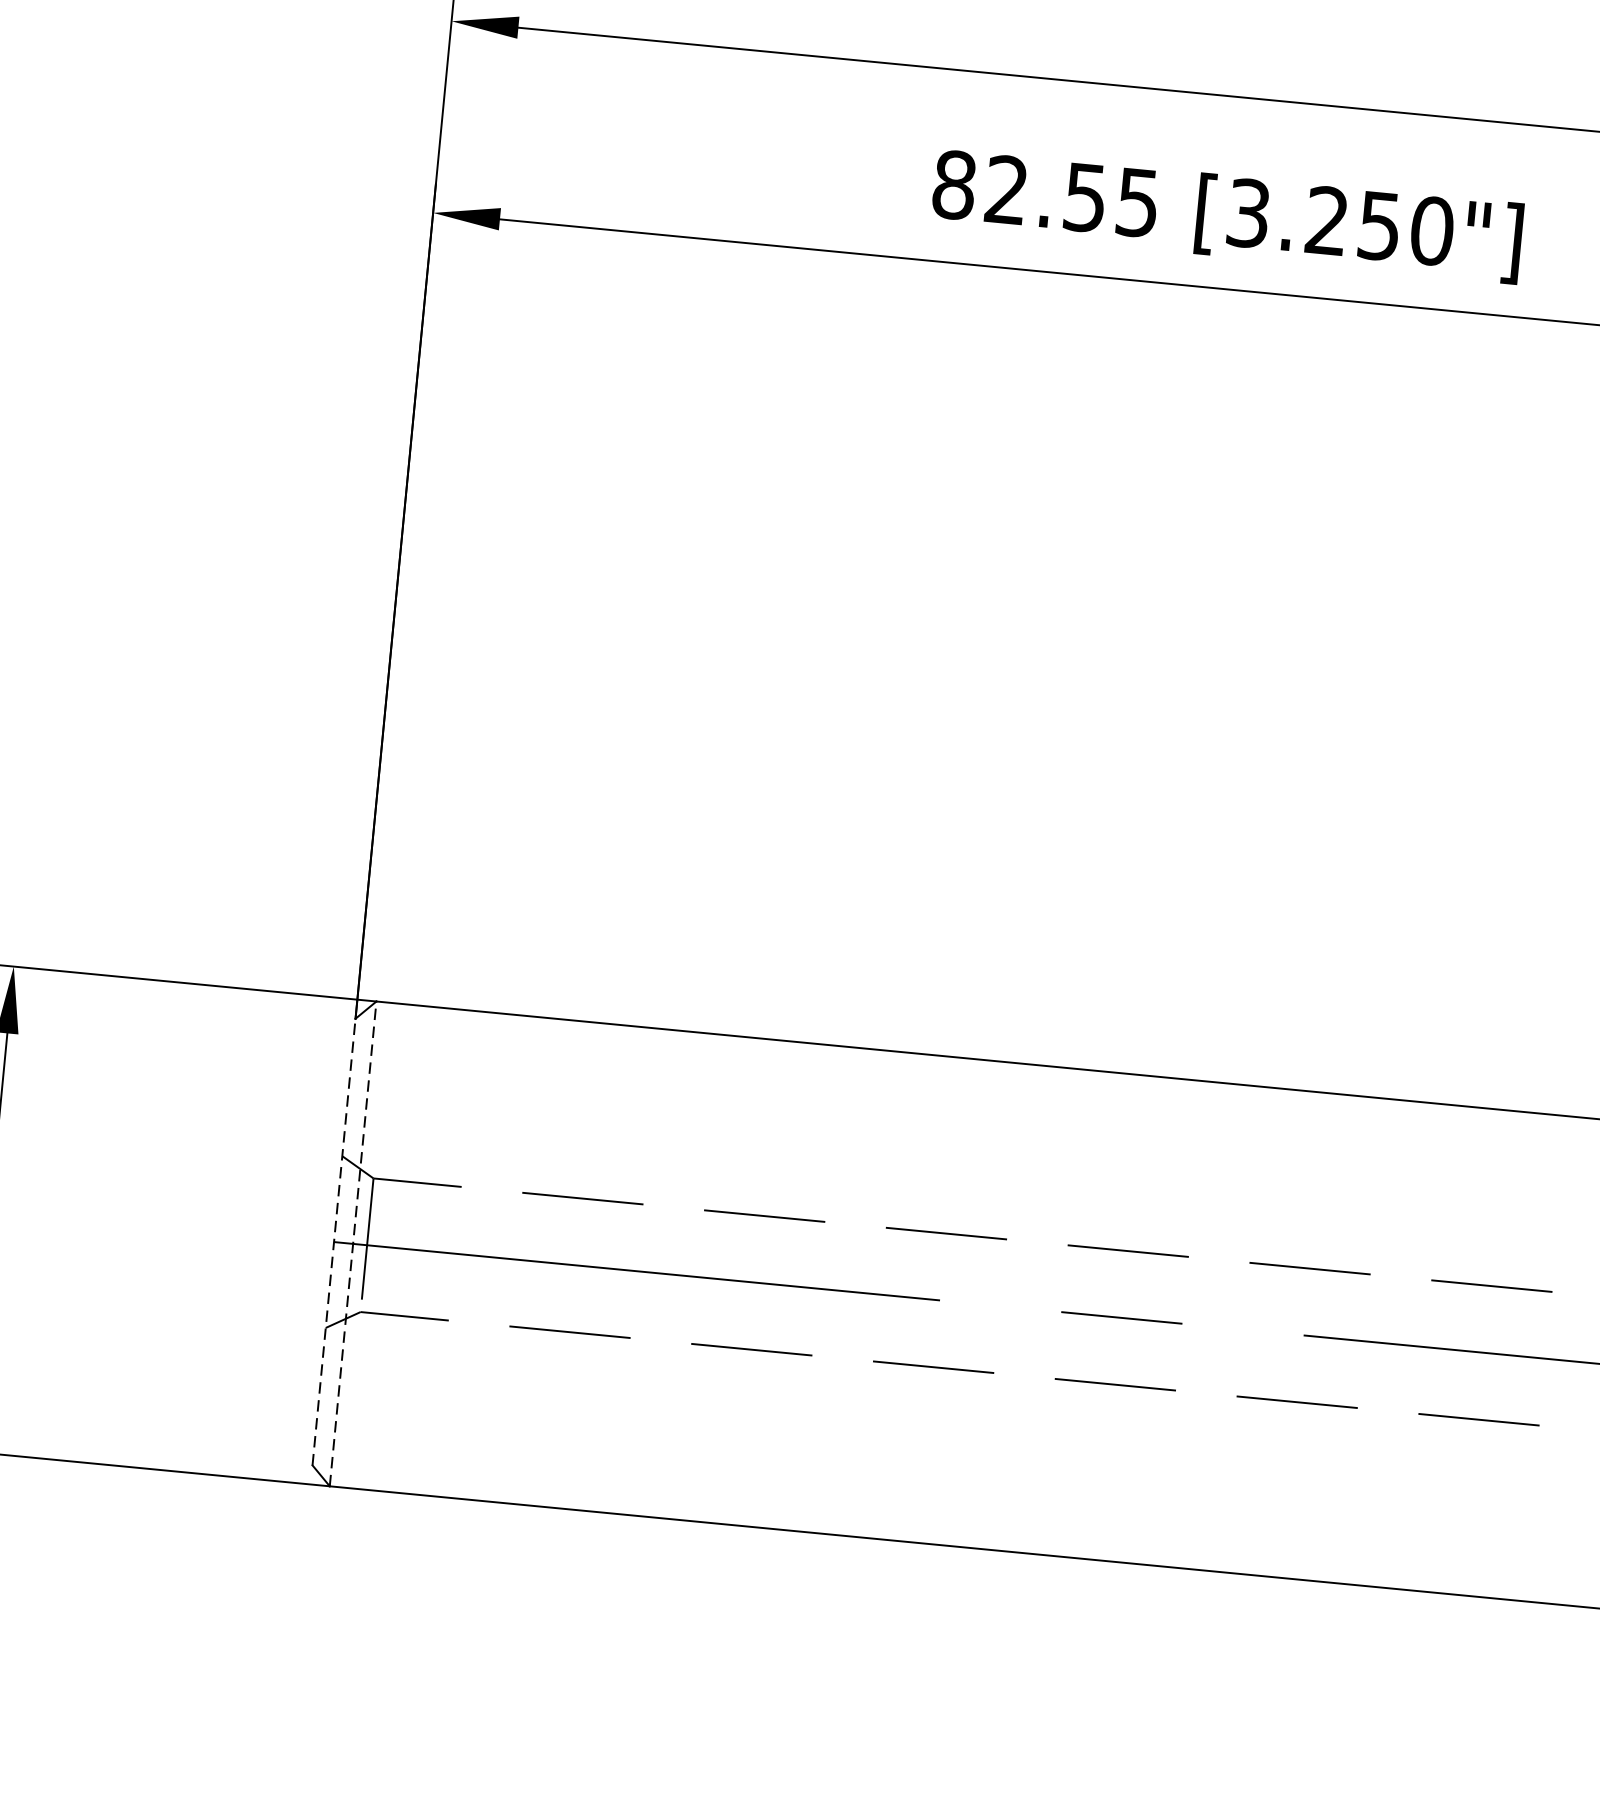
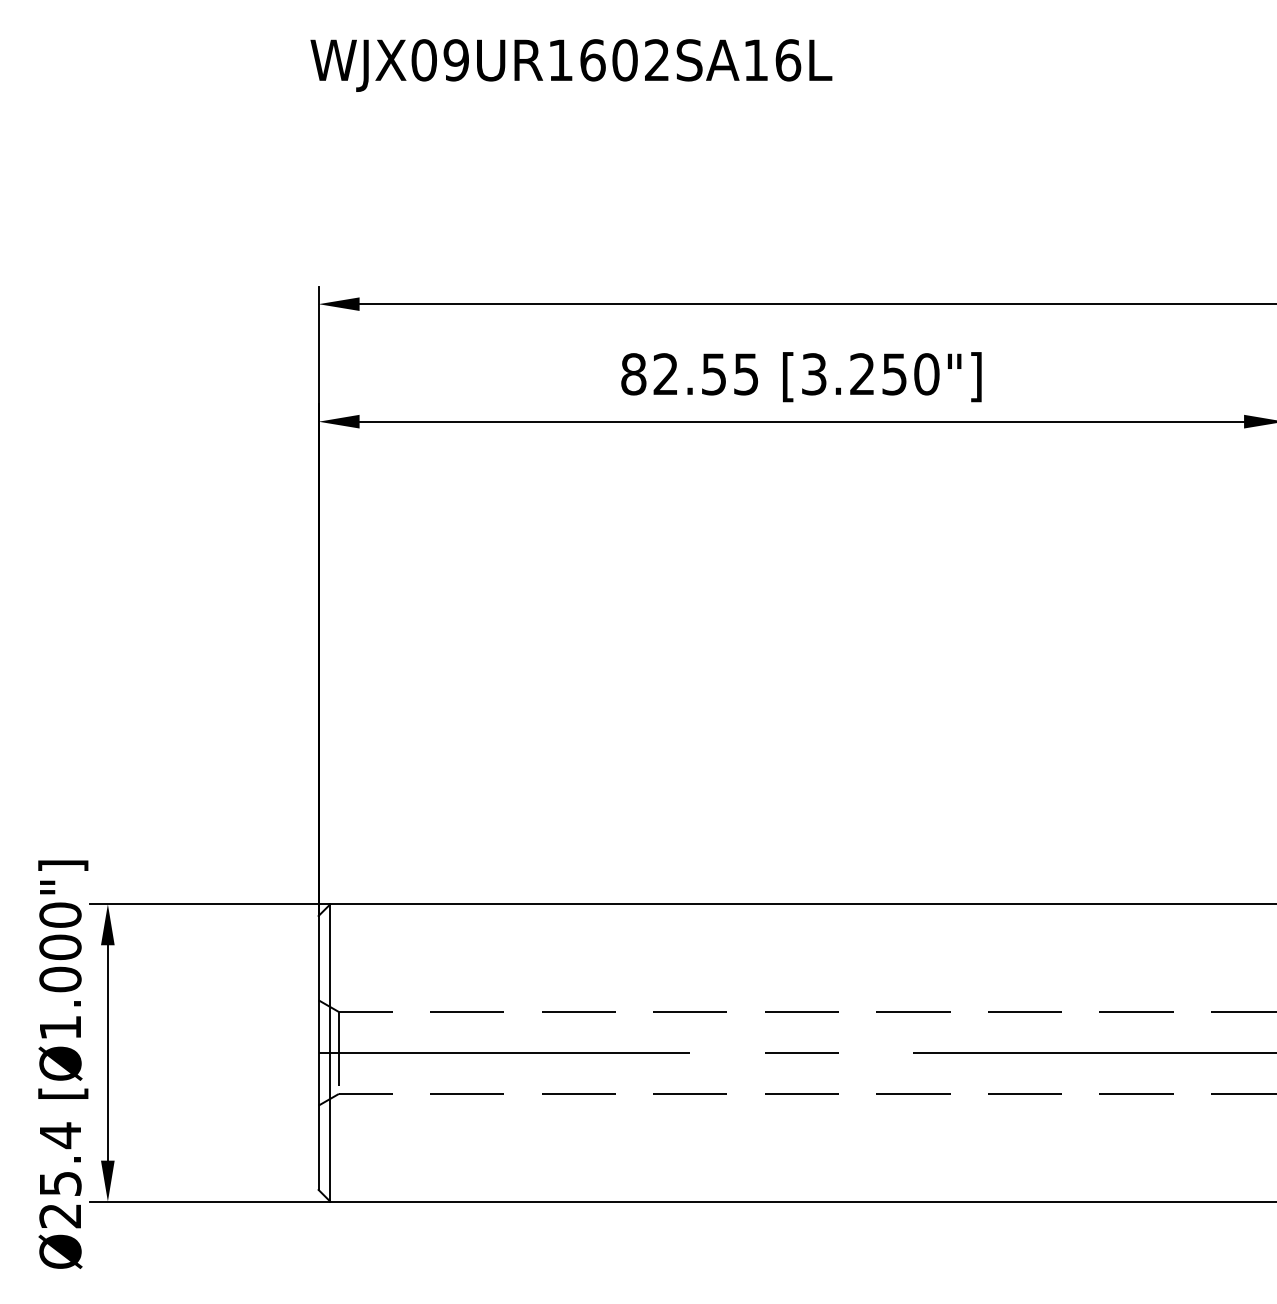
line: (333, 1241) -> (318, 1052), dashed -> solid
line: (353, 1243) -> (330, 1052), dashed -> solid

